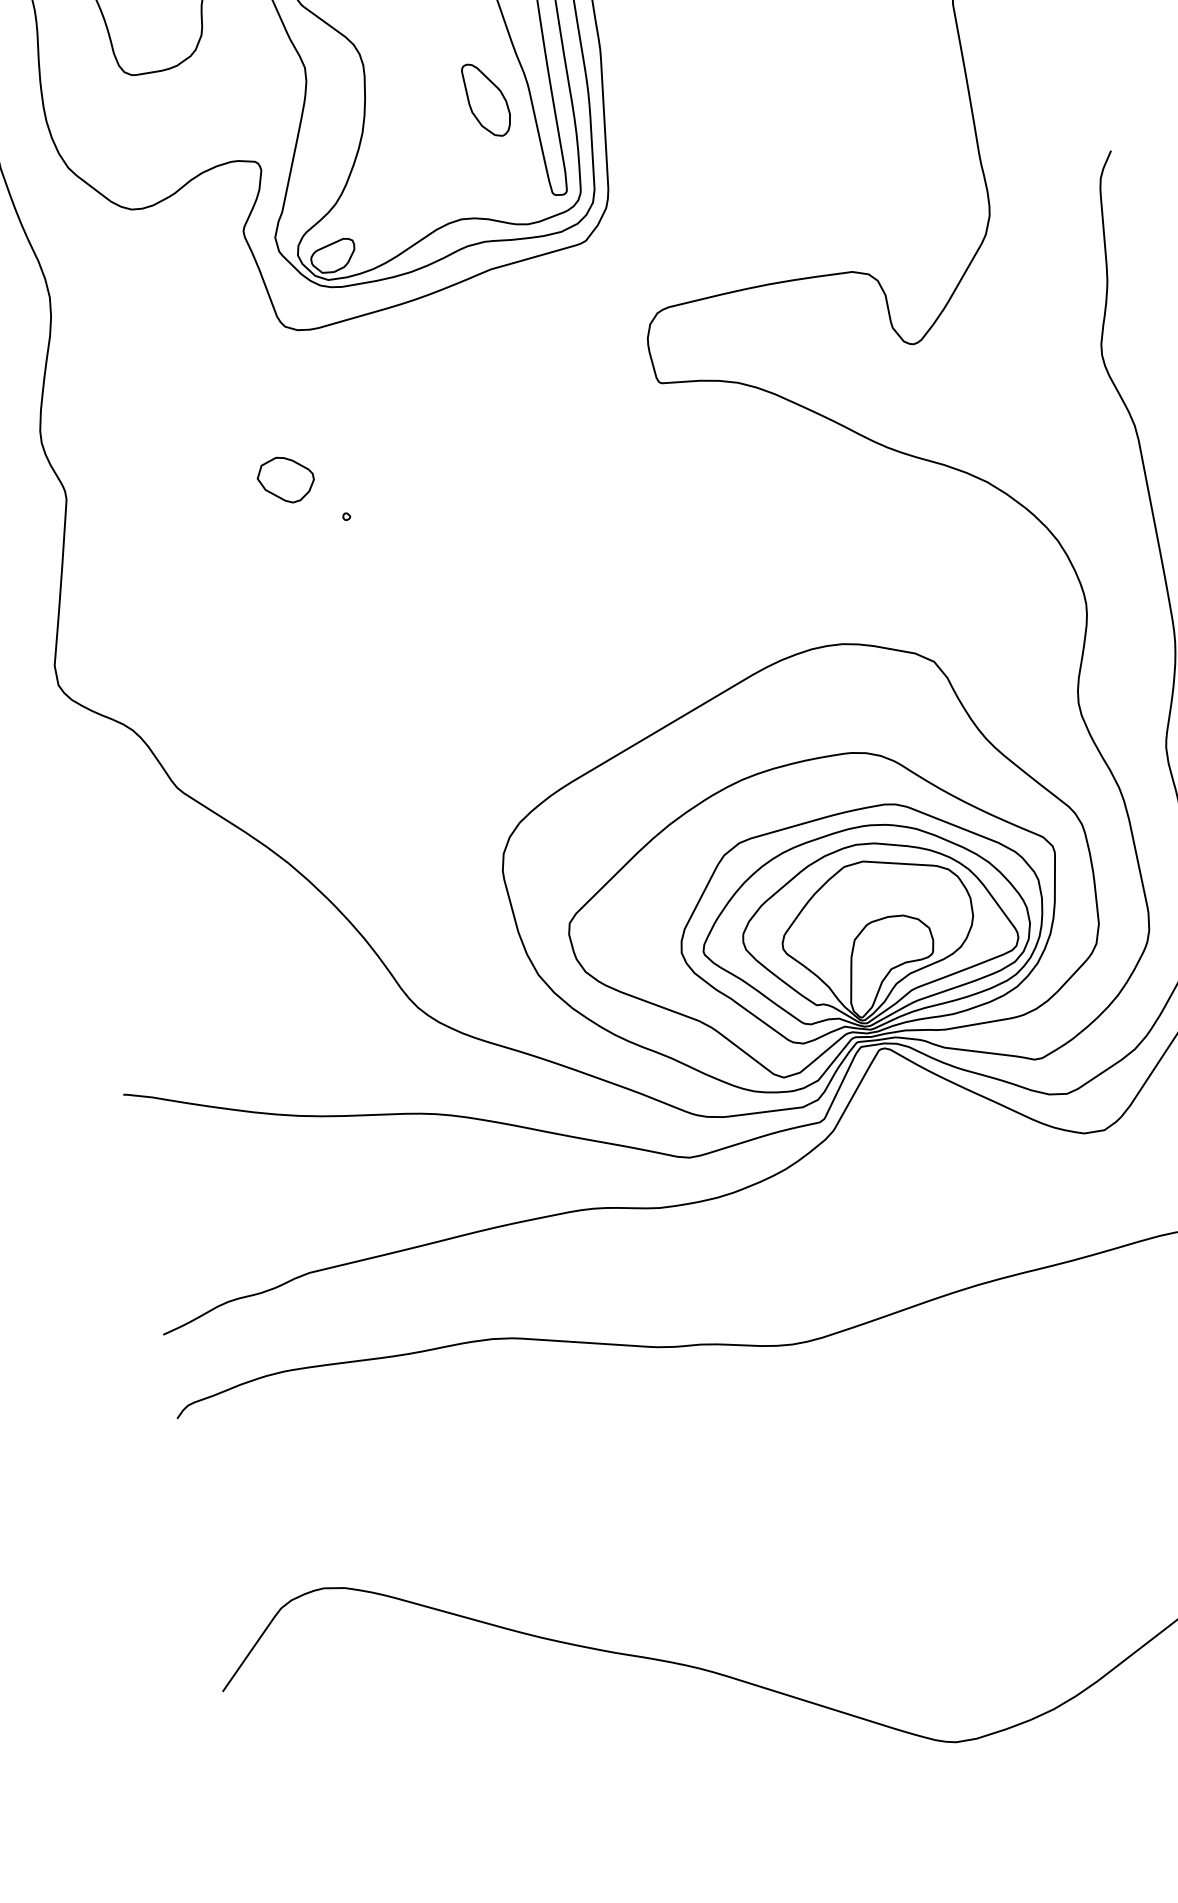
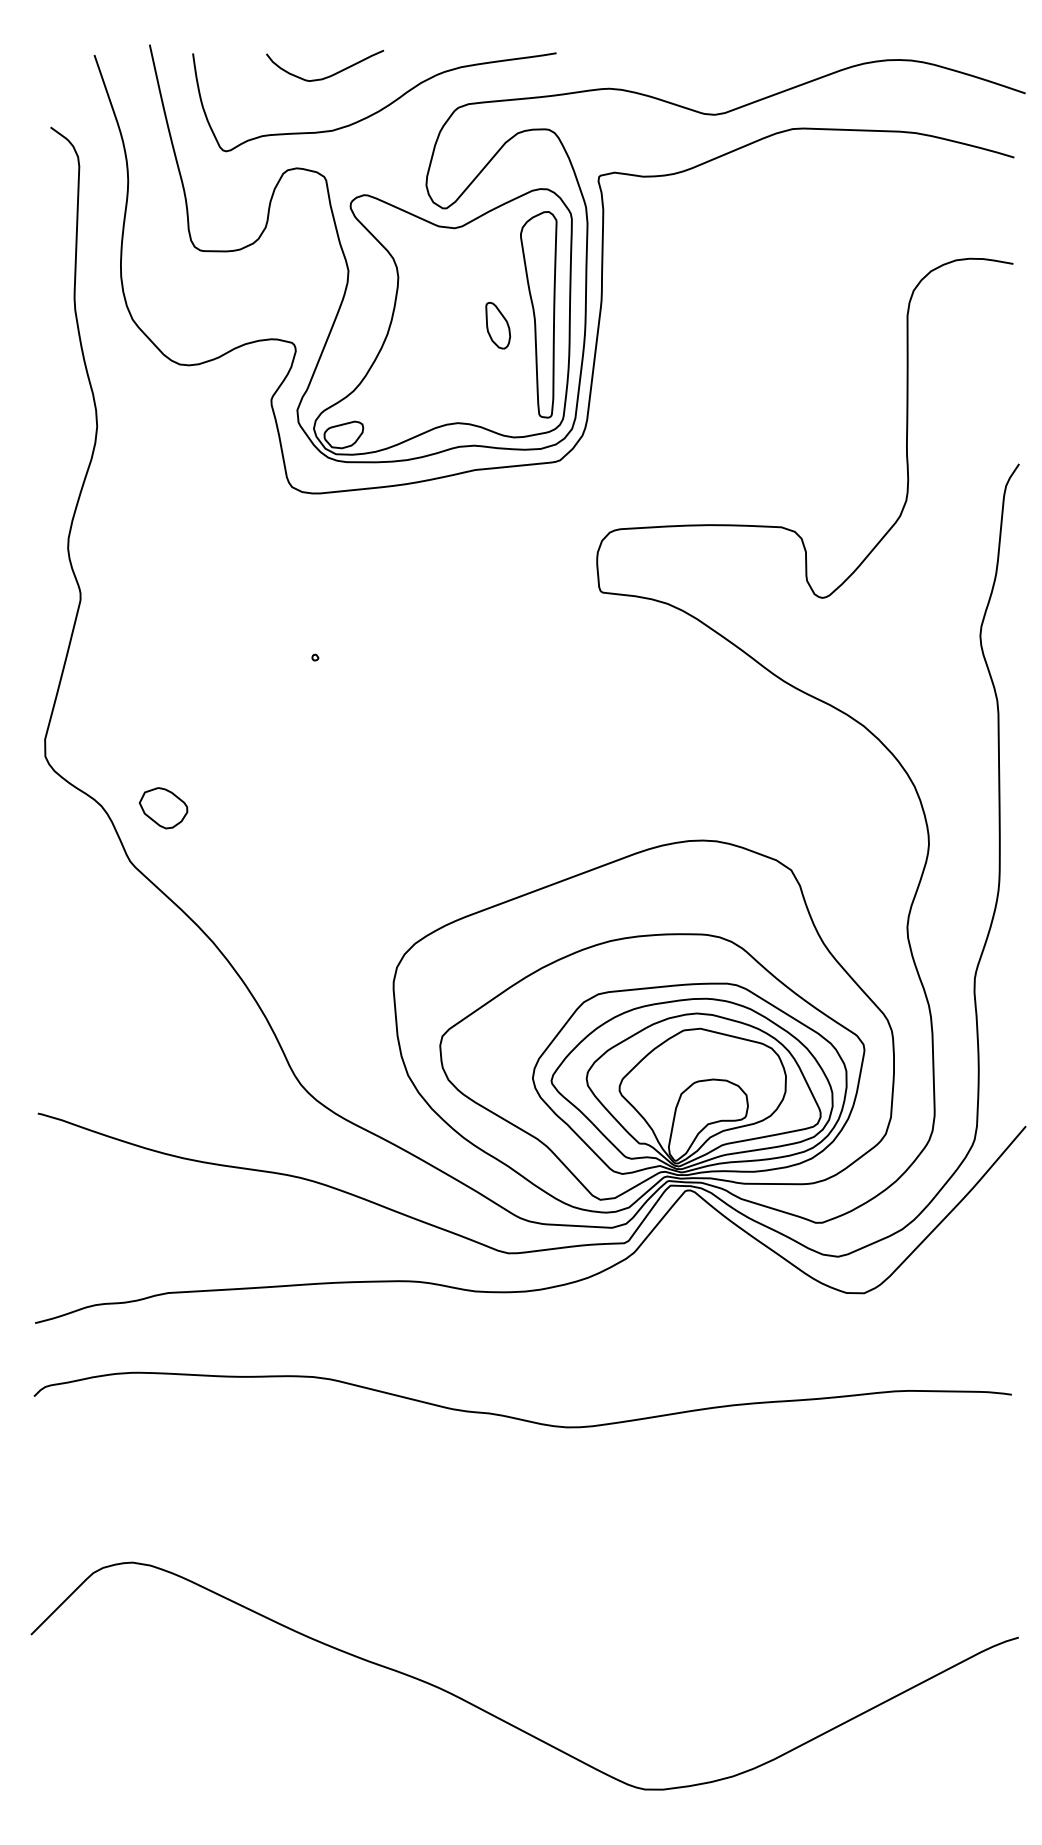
part: (487, 99) -> (498, 325), size x0.7
part: (286, 480) -> (163, 808), moved

